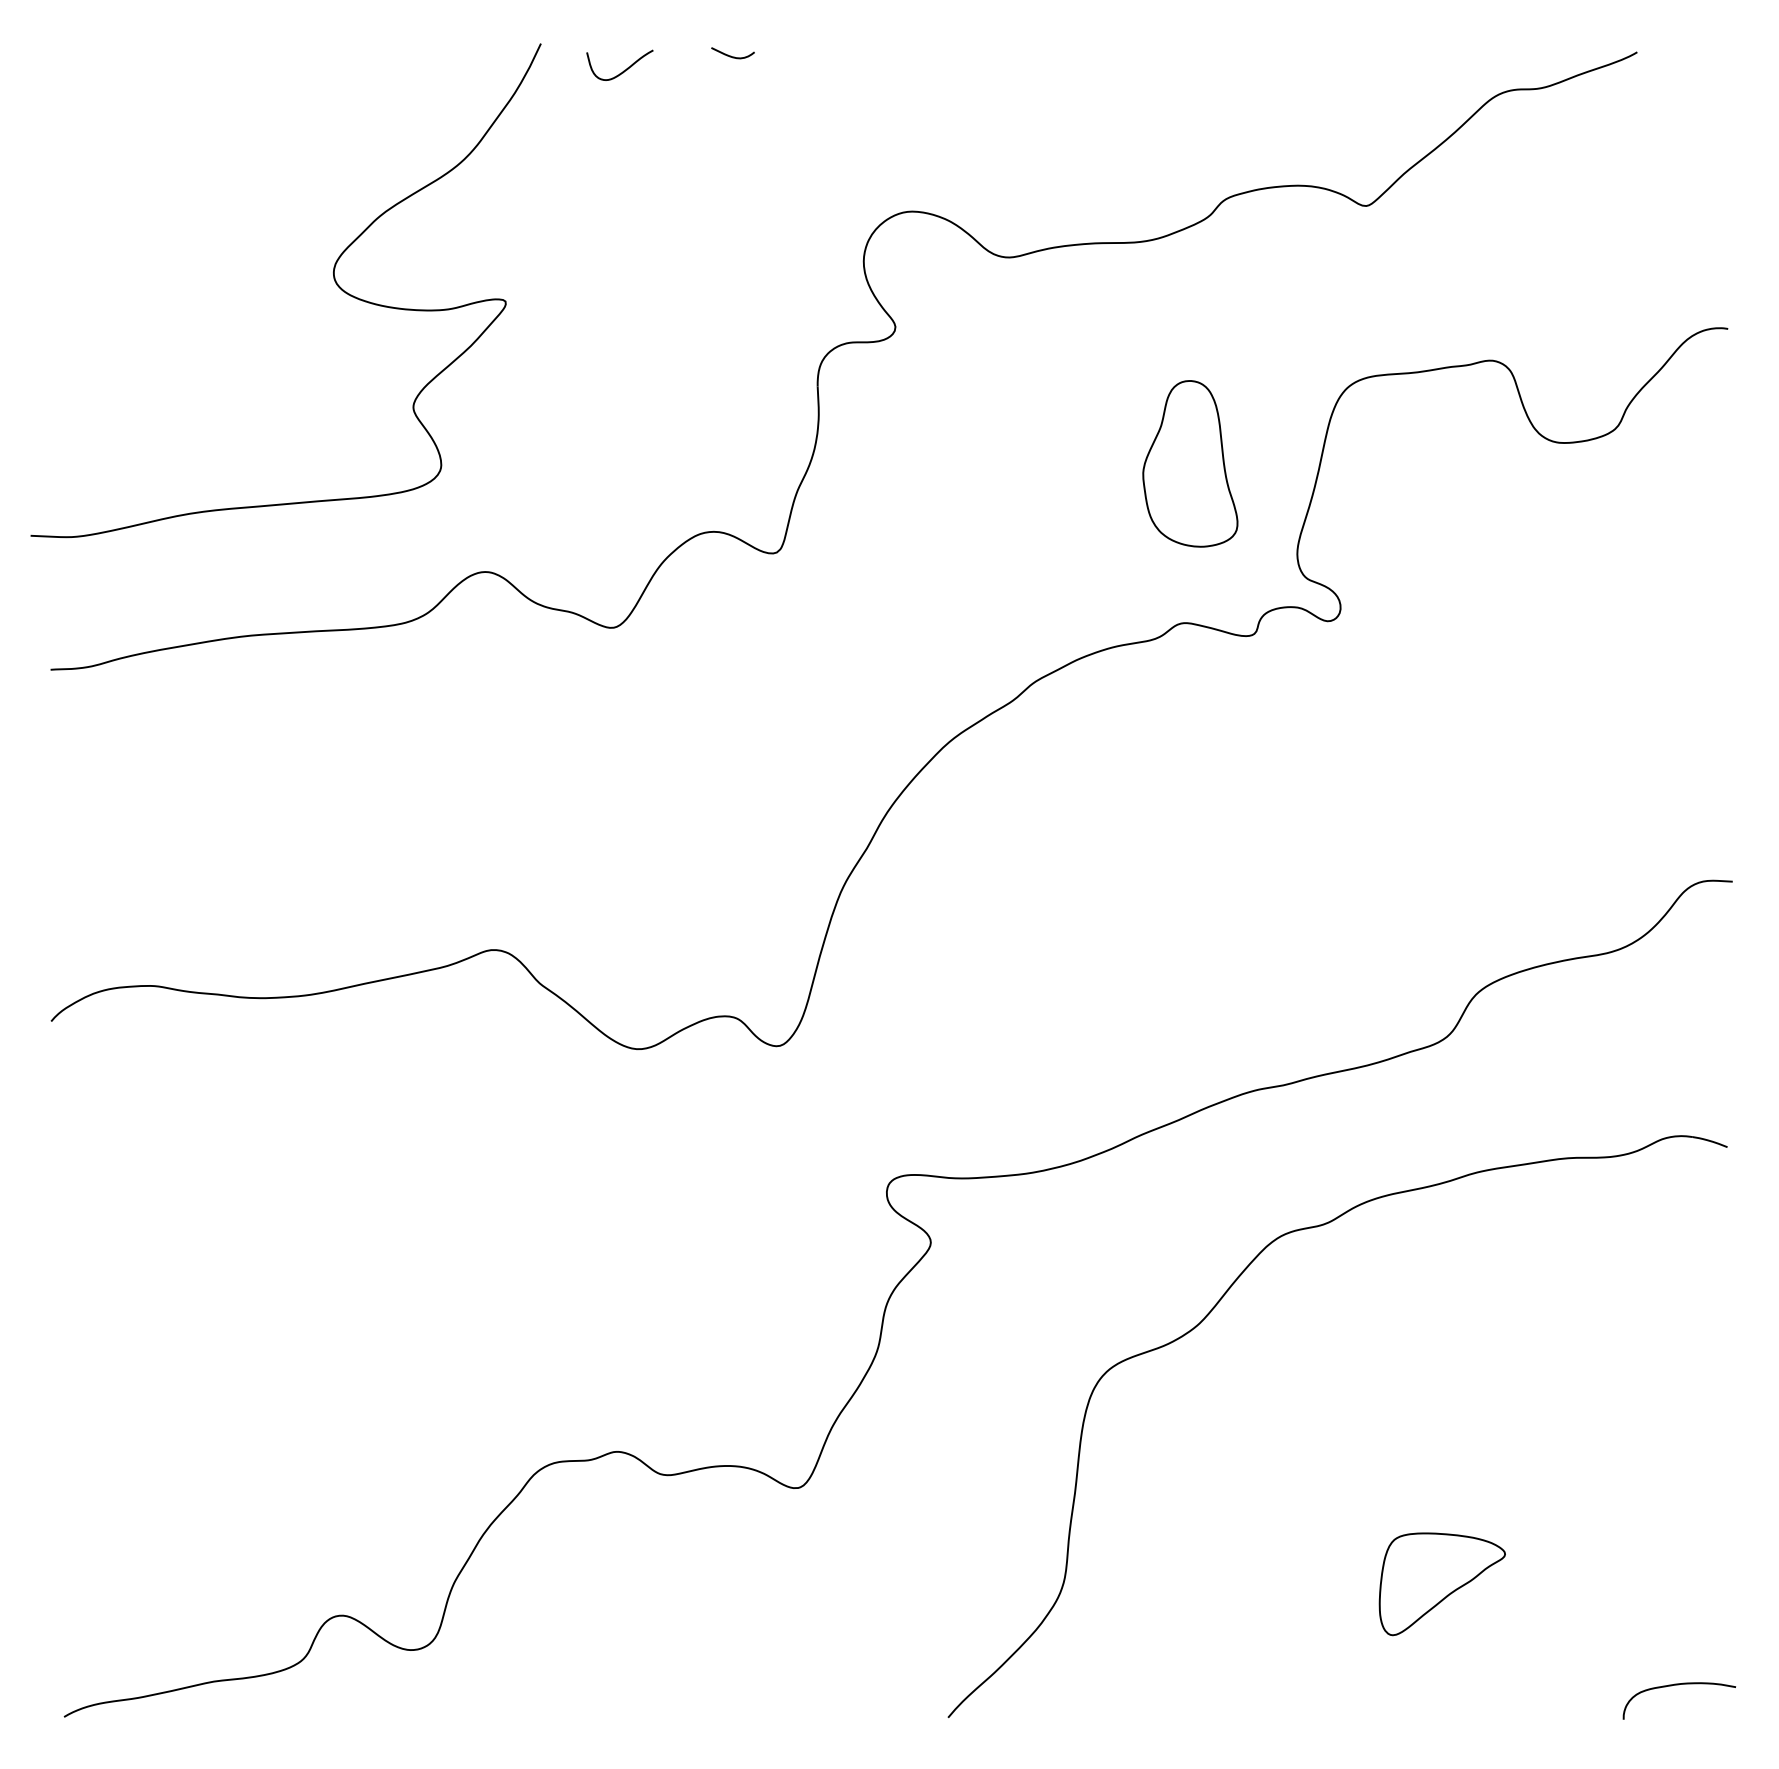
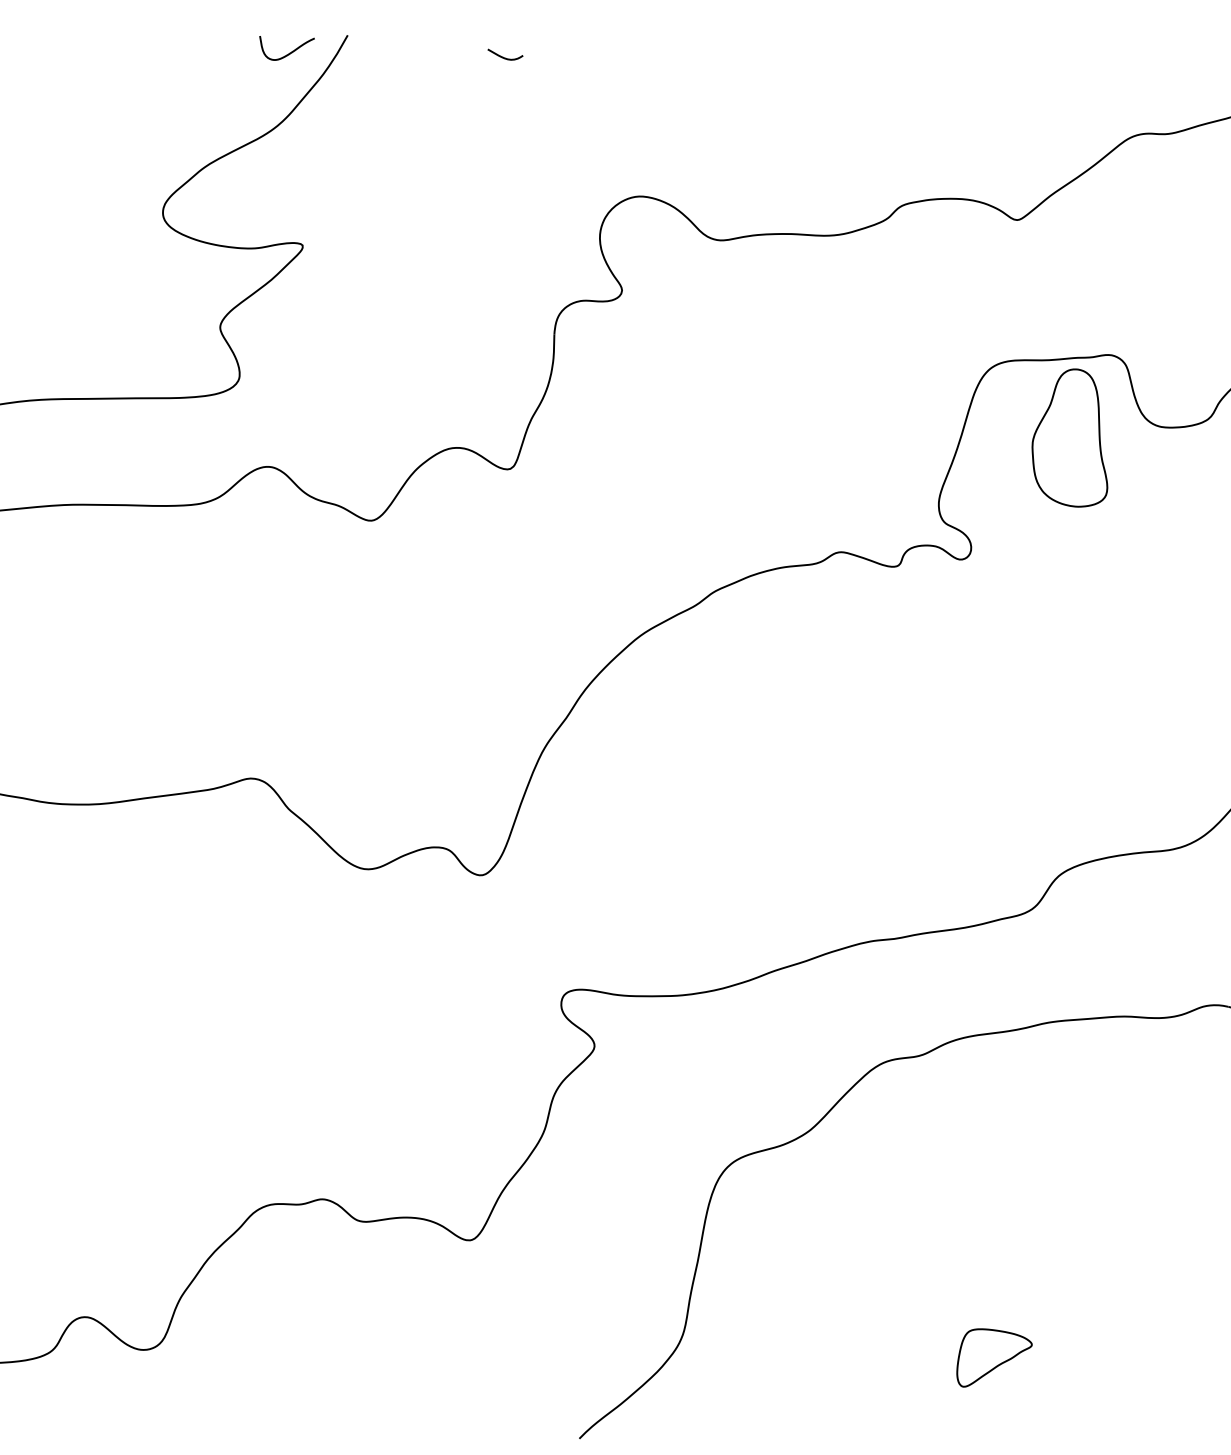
curve: (623, 70) -> (288, 53), moved
part: (1190, 463) -> (1072, 437), moved
part: (1441, 1584) -> (993, 1359), size x0.7

